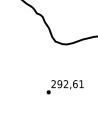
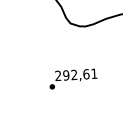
text: (64, 87) -> (72, 79), moved

